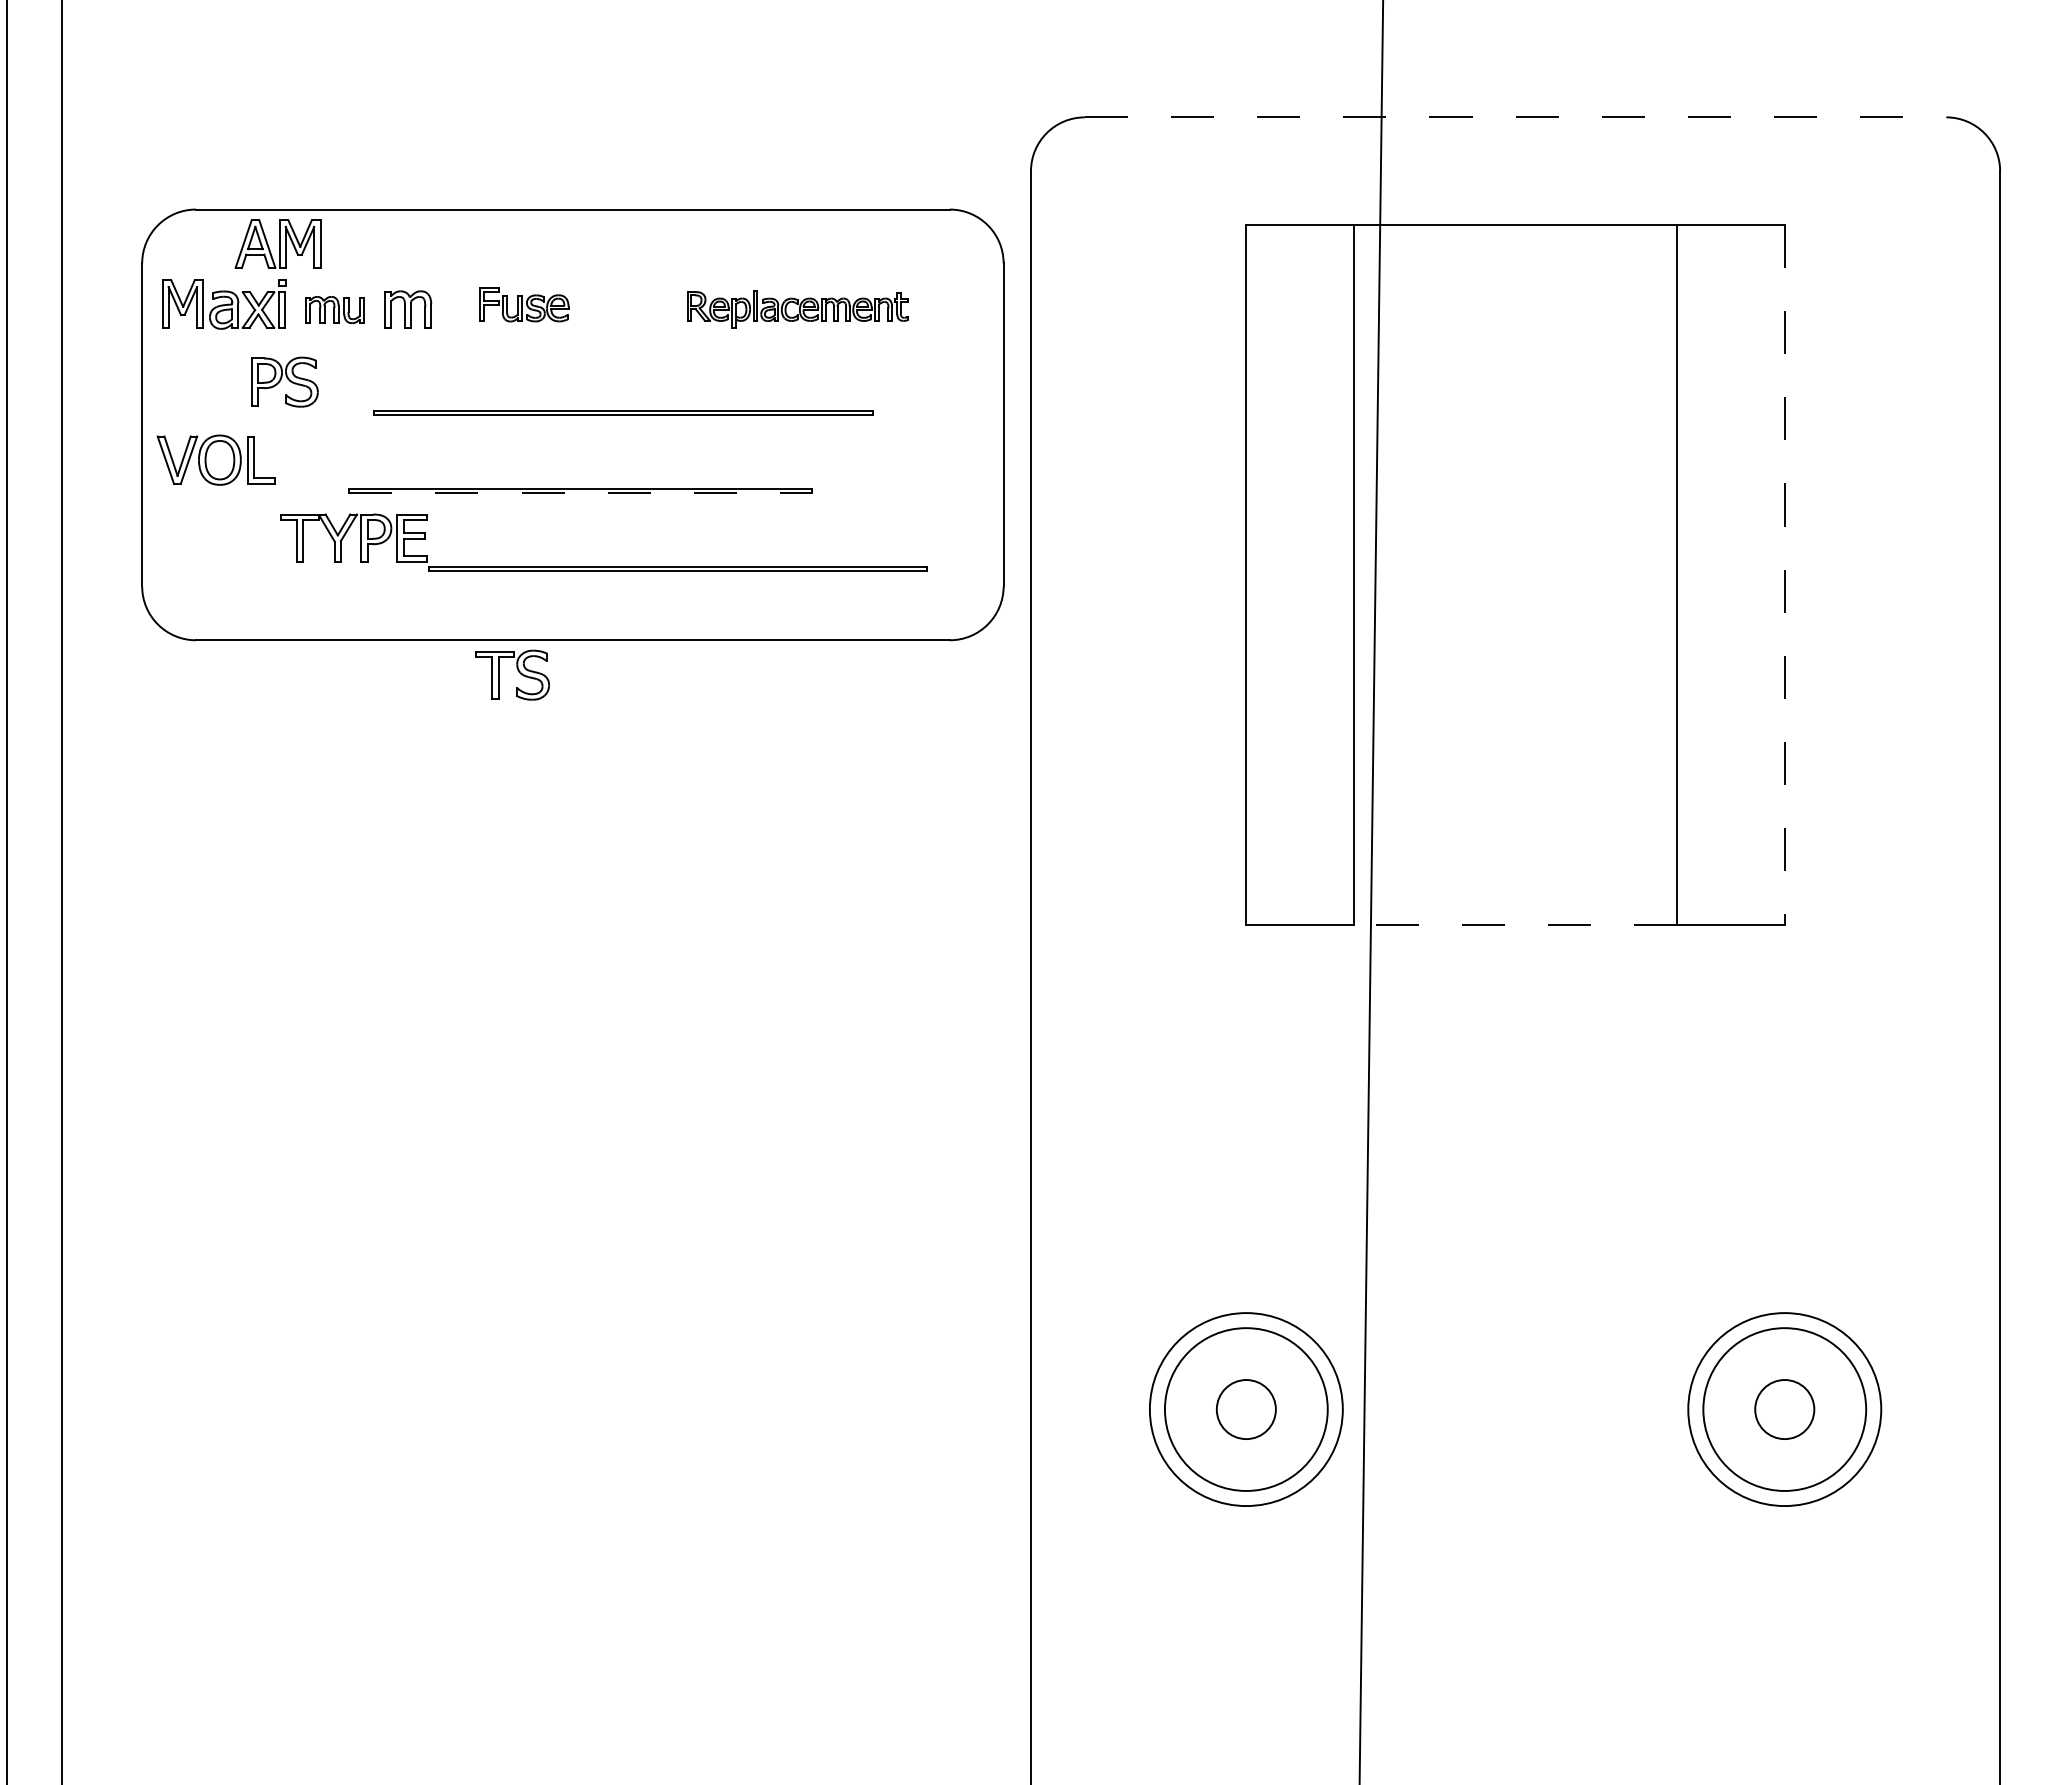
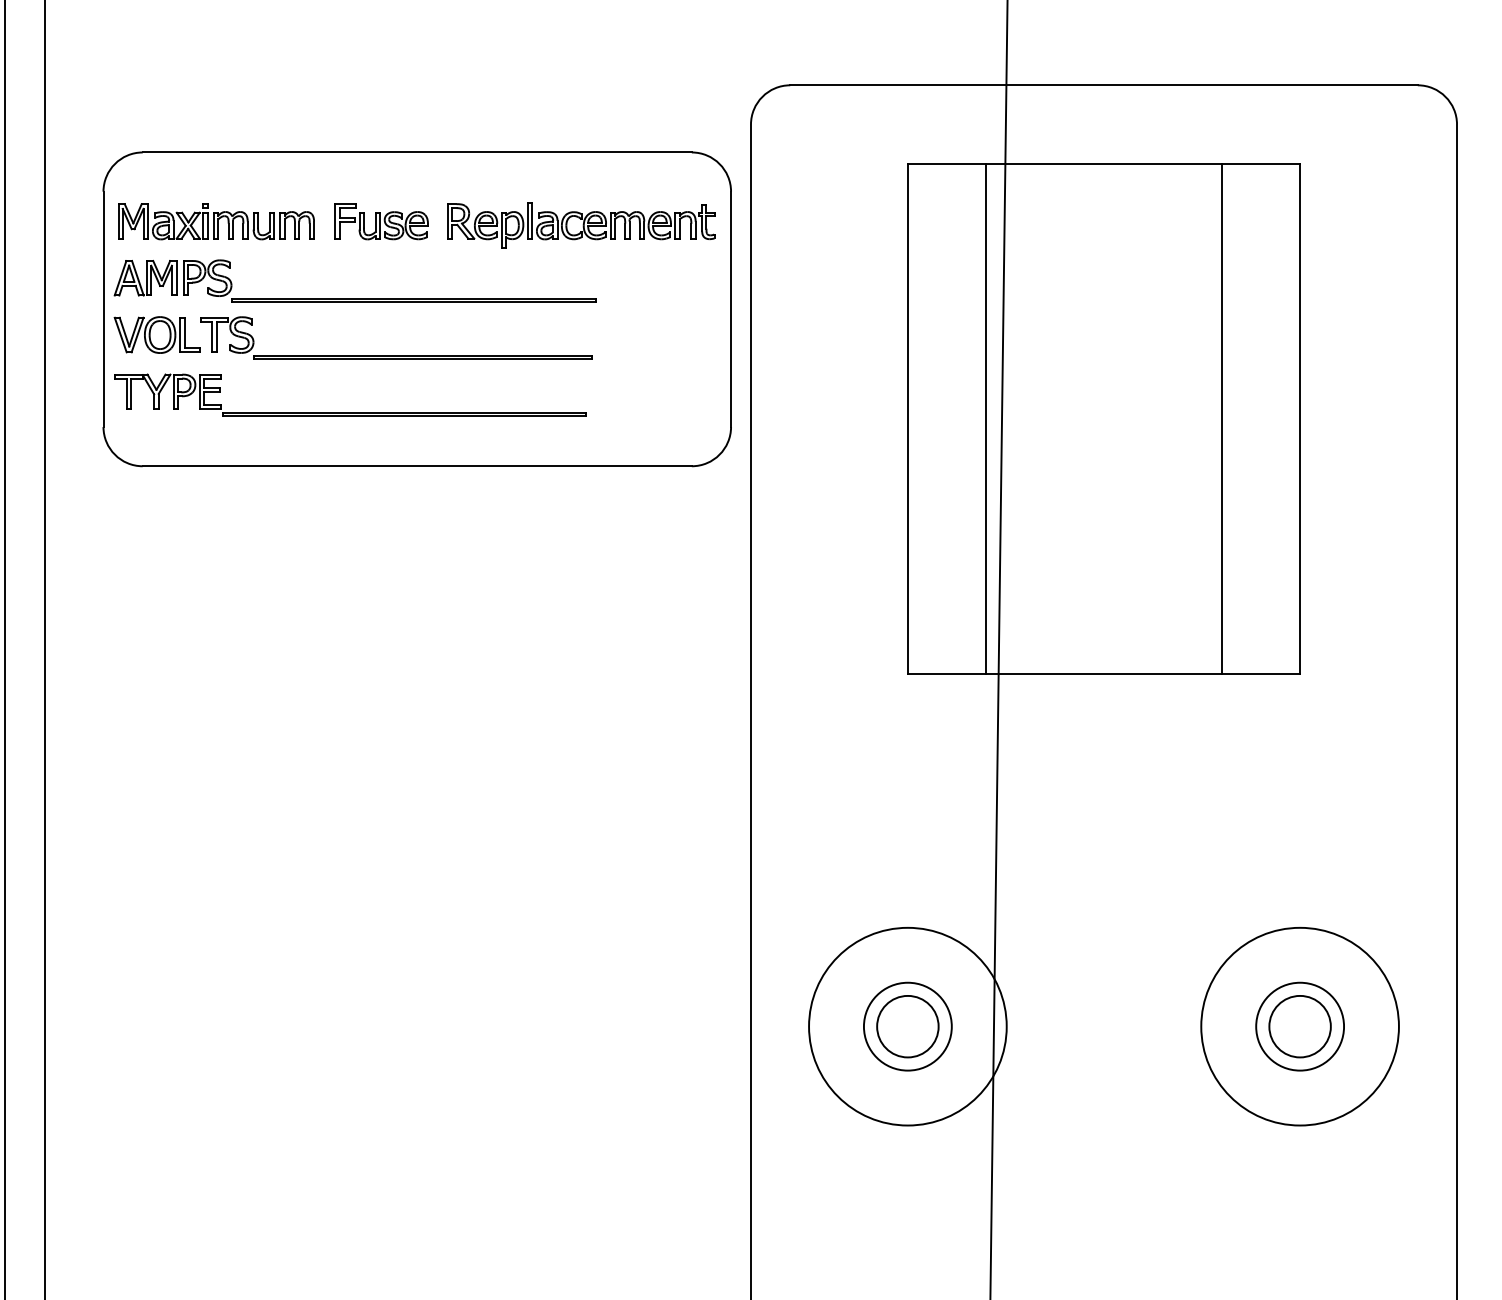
line: (1515, 117) -> (1103, 85), dashed -> solid
part: (277, 243) -> (145, 277), moved
part: (523, 304) -> (381, 221), size x1.43
part: (334, 309) -> (243, 225), size x1.43
part: (797, 309) -> (580, 225), size x1.67
part: (623, 412) -> (414, 300), moved
line: (580, 493) -> (422, 359), dashed -> solid
part: (603, 566) -> (349, 412), moved
line: (1784, 575) -> (1299, 419), dashed -> solid
part: (518, 672) -> (231, 333), moved
line: (1515, 924) -> (1103, 673), dashed -> solid
circle: (1246, 1409) -> (907, 1026), size x0.62
circle: (1246, 1409) -> (907, 1026), size x1.43
circle: (1246, 1409) -> (907, 1026), size x1.67
circle: (1784, 1409) -> (1299, 1026), size x0.62
circle: (1784, 1409) -> (1299, 1026), size x1.43
circle: (1784, 1409) -> (1299, 1026), size x1.67

